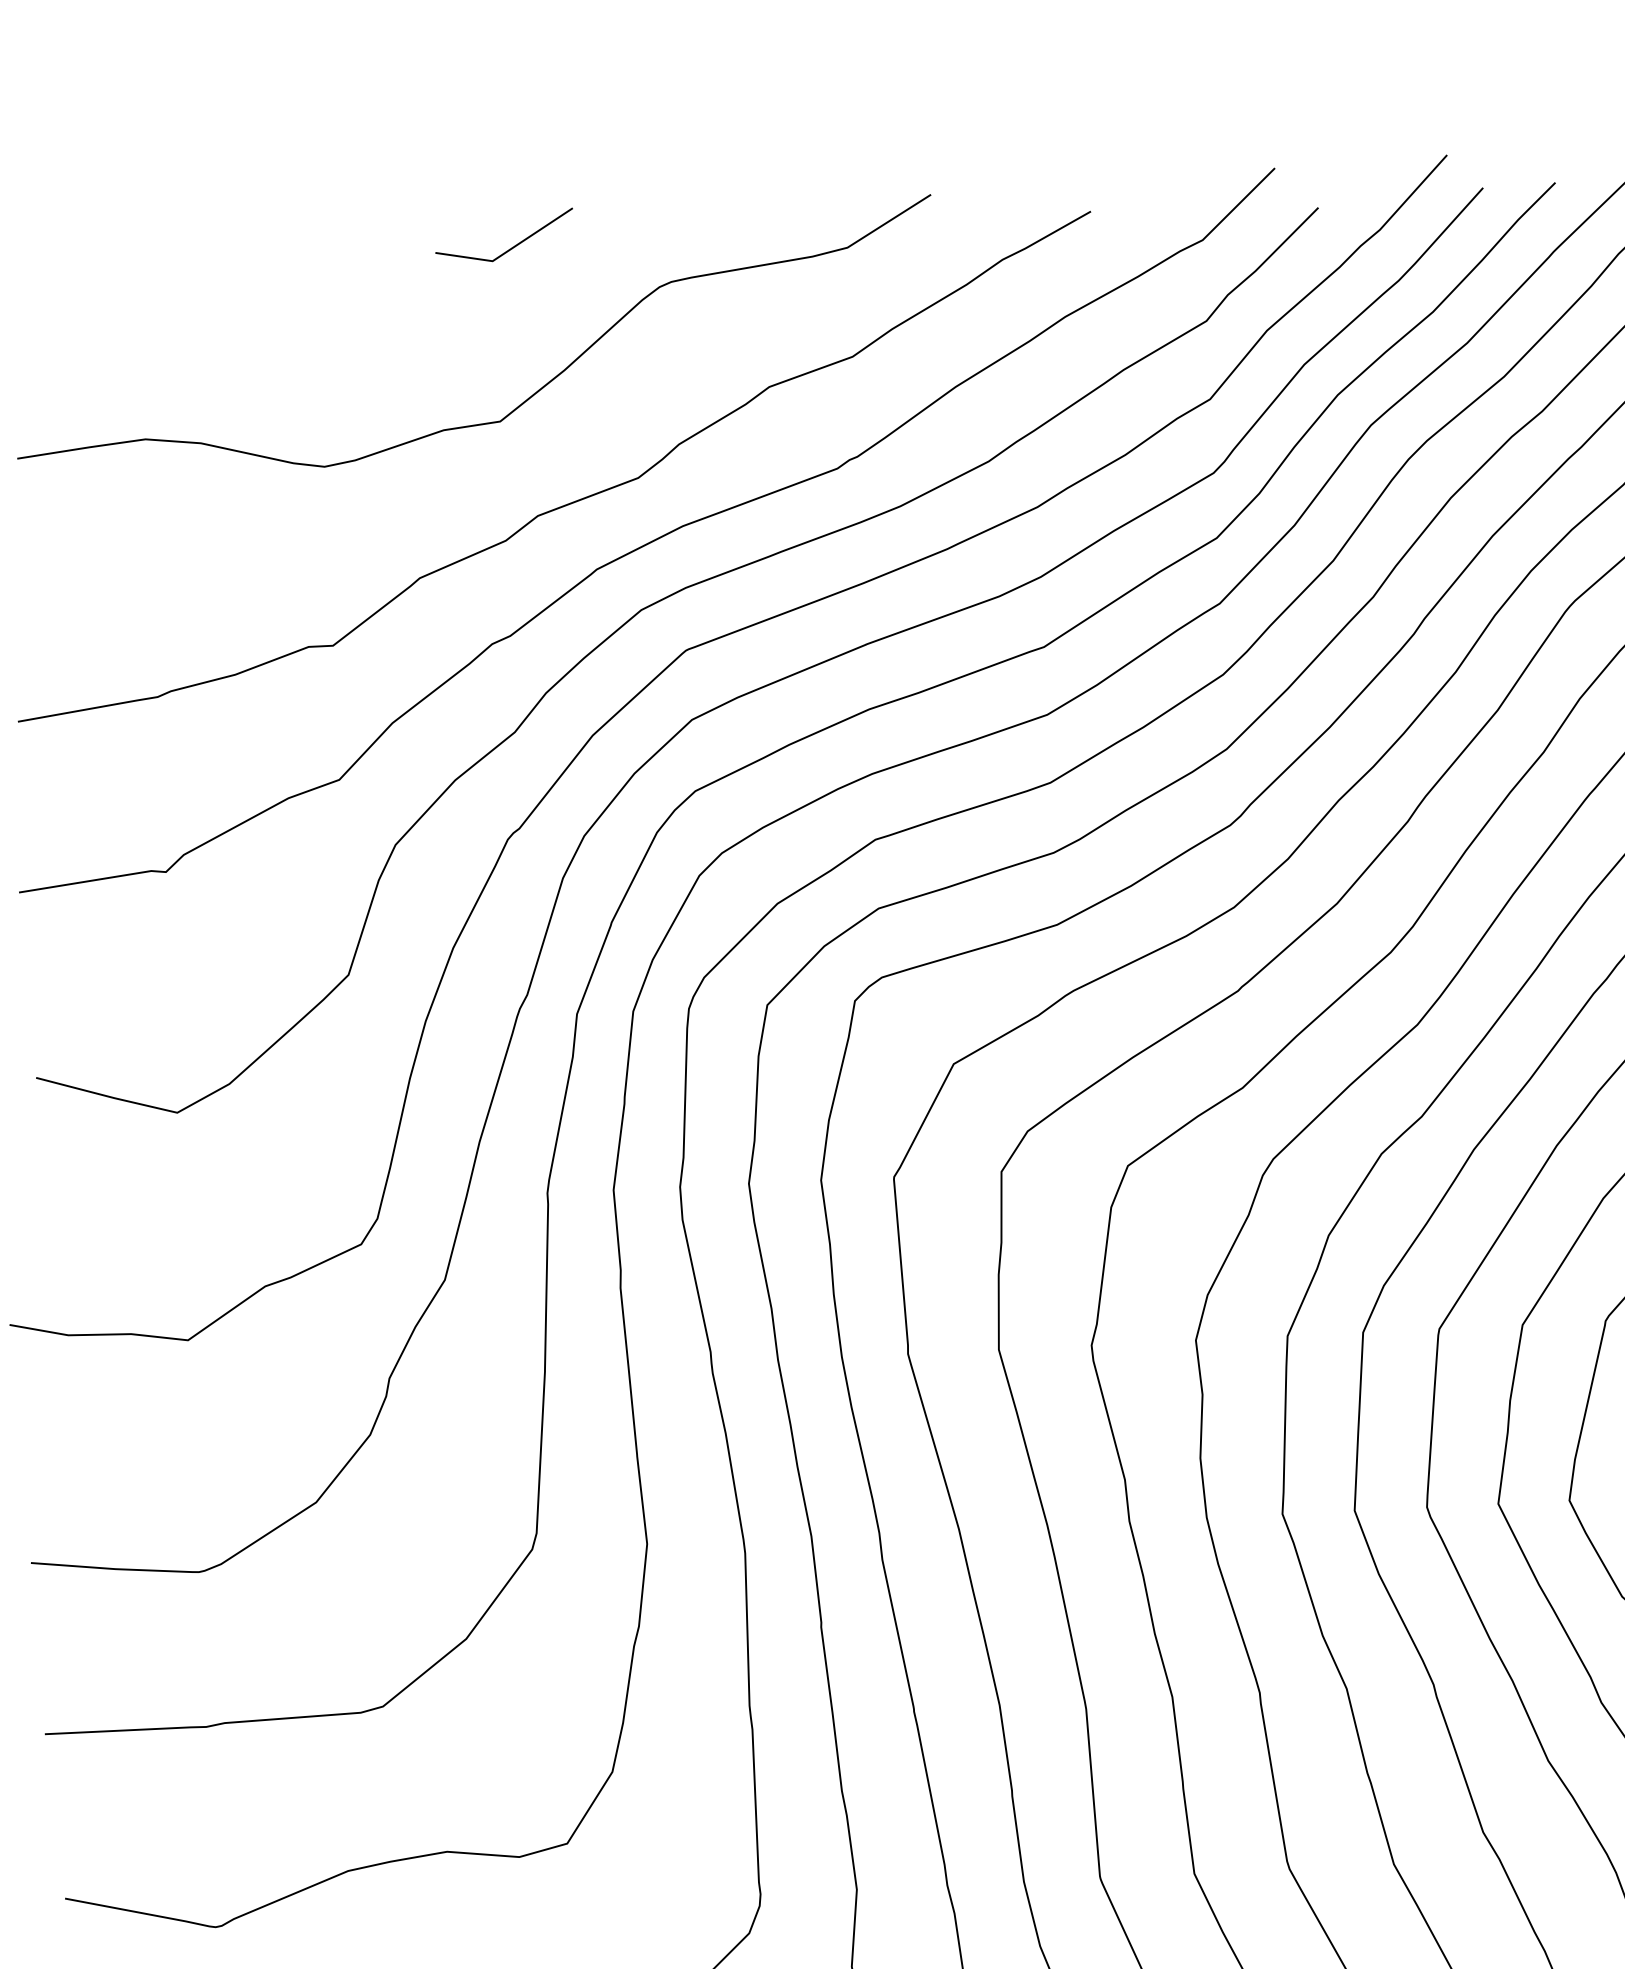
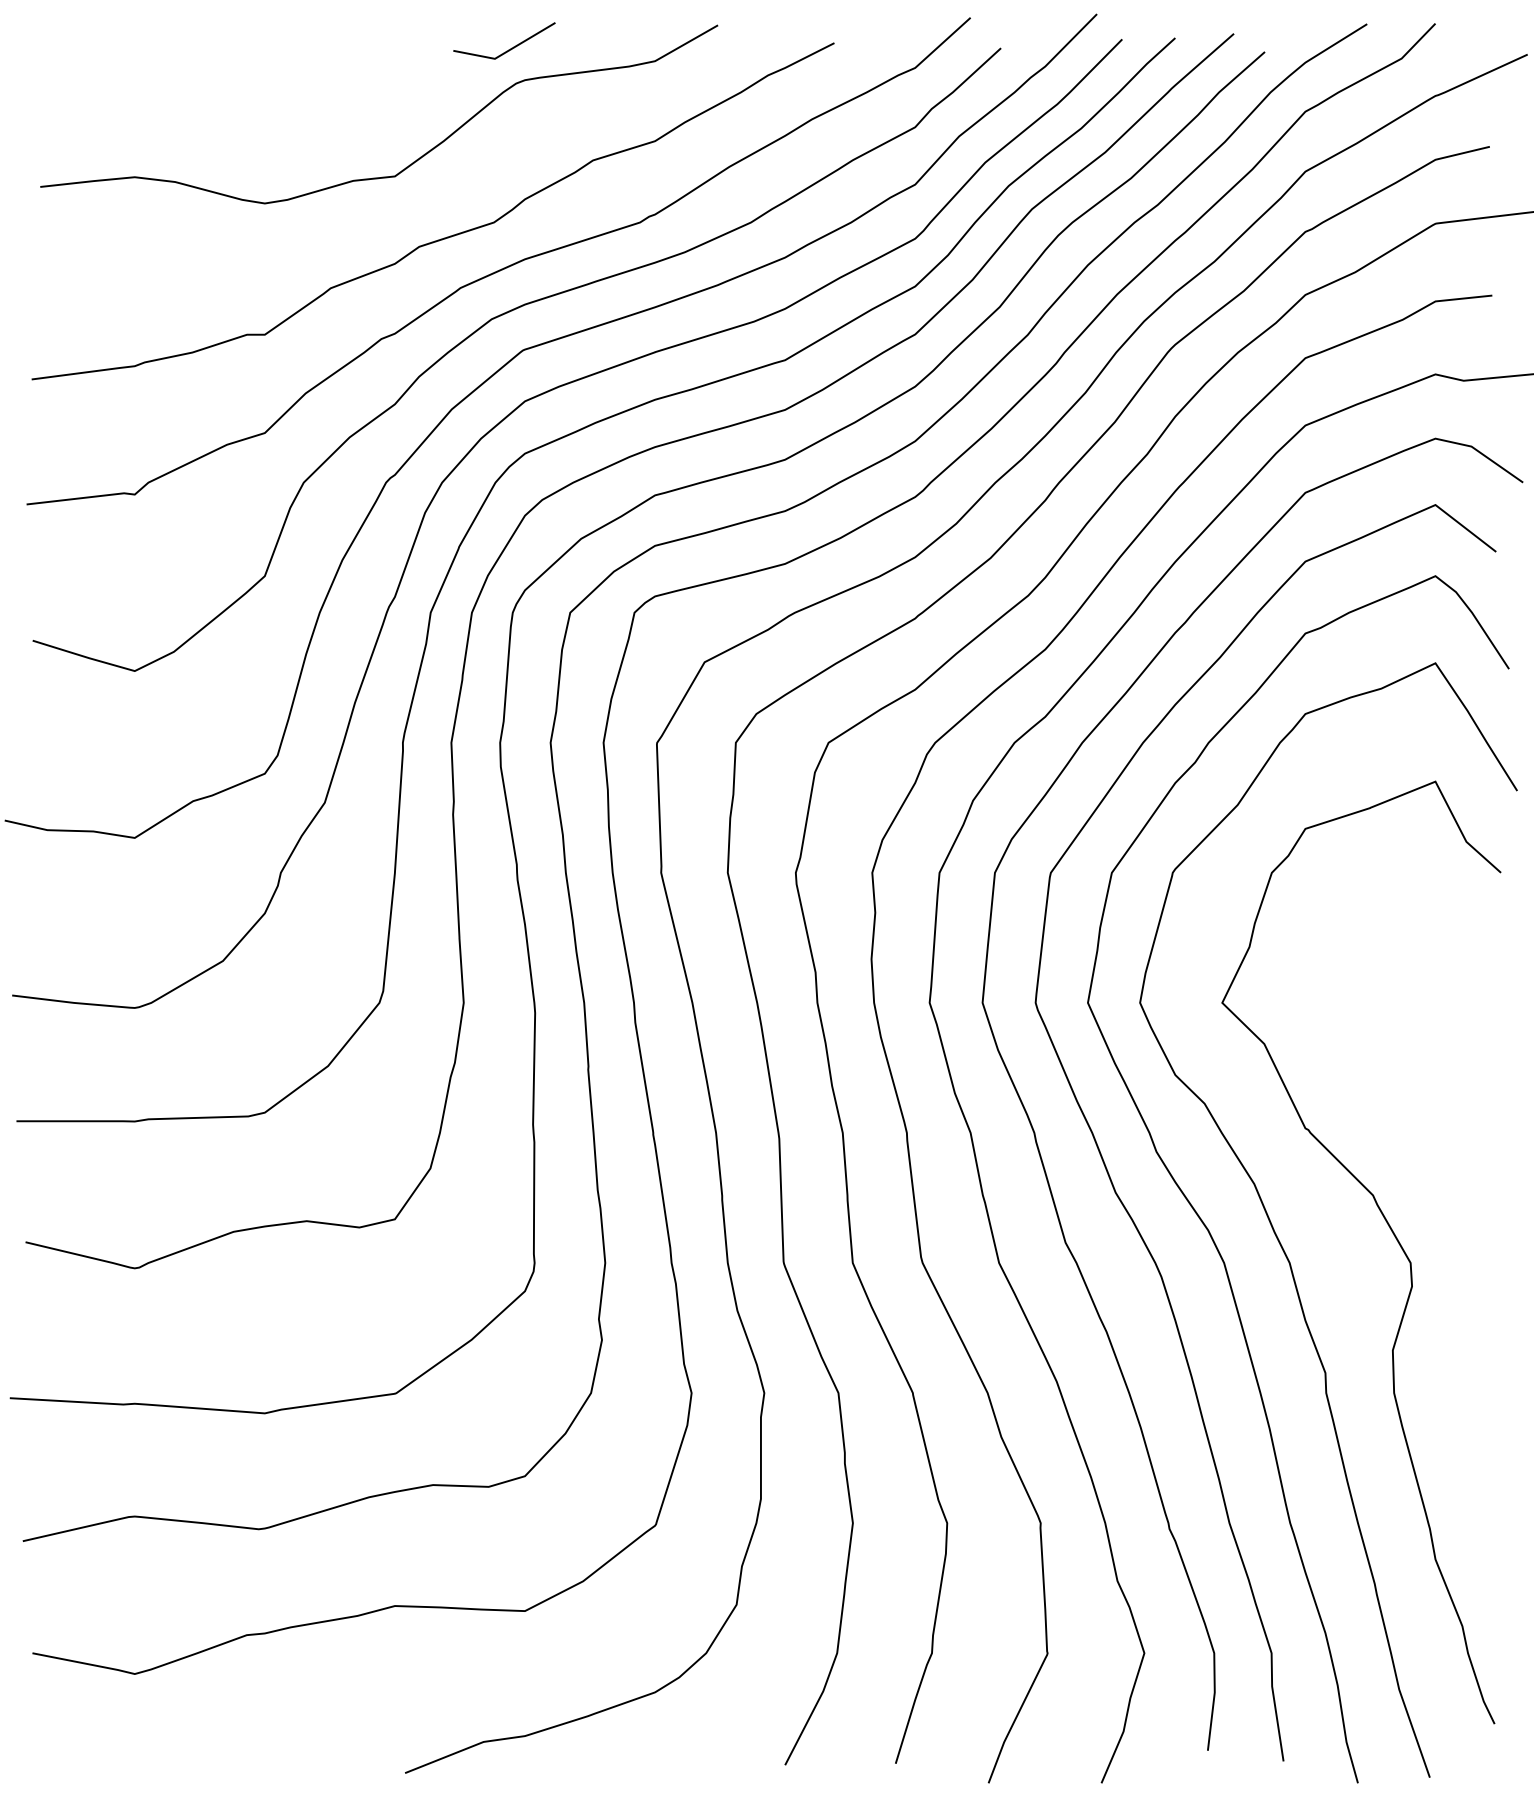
line: (510, 247) -> (508, 49), moved

